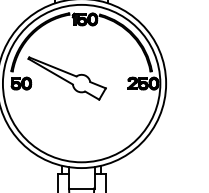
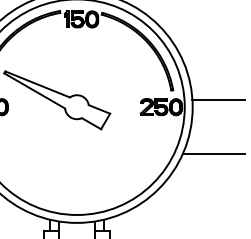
line: (184, 78) -> (217, 100), added
line: (181, 117) -> (213, 153), added

